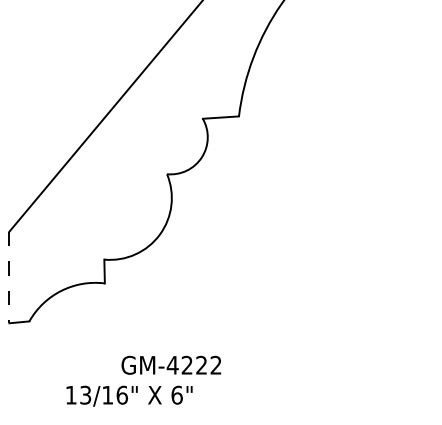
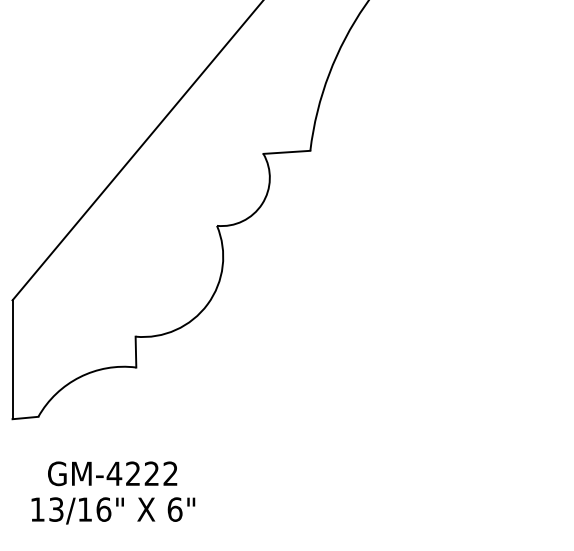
line: (9, 278) -> (12, 360), dashed -> solid
text: (171, 365) -> (112, 473), moved
text: (129, 395) -> (113, 510), moved

